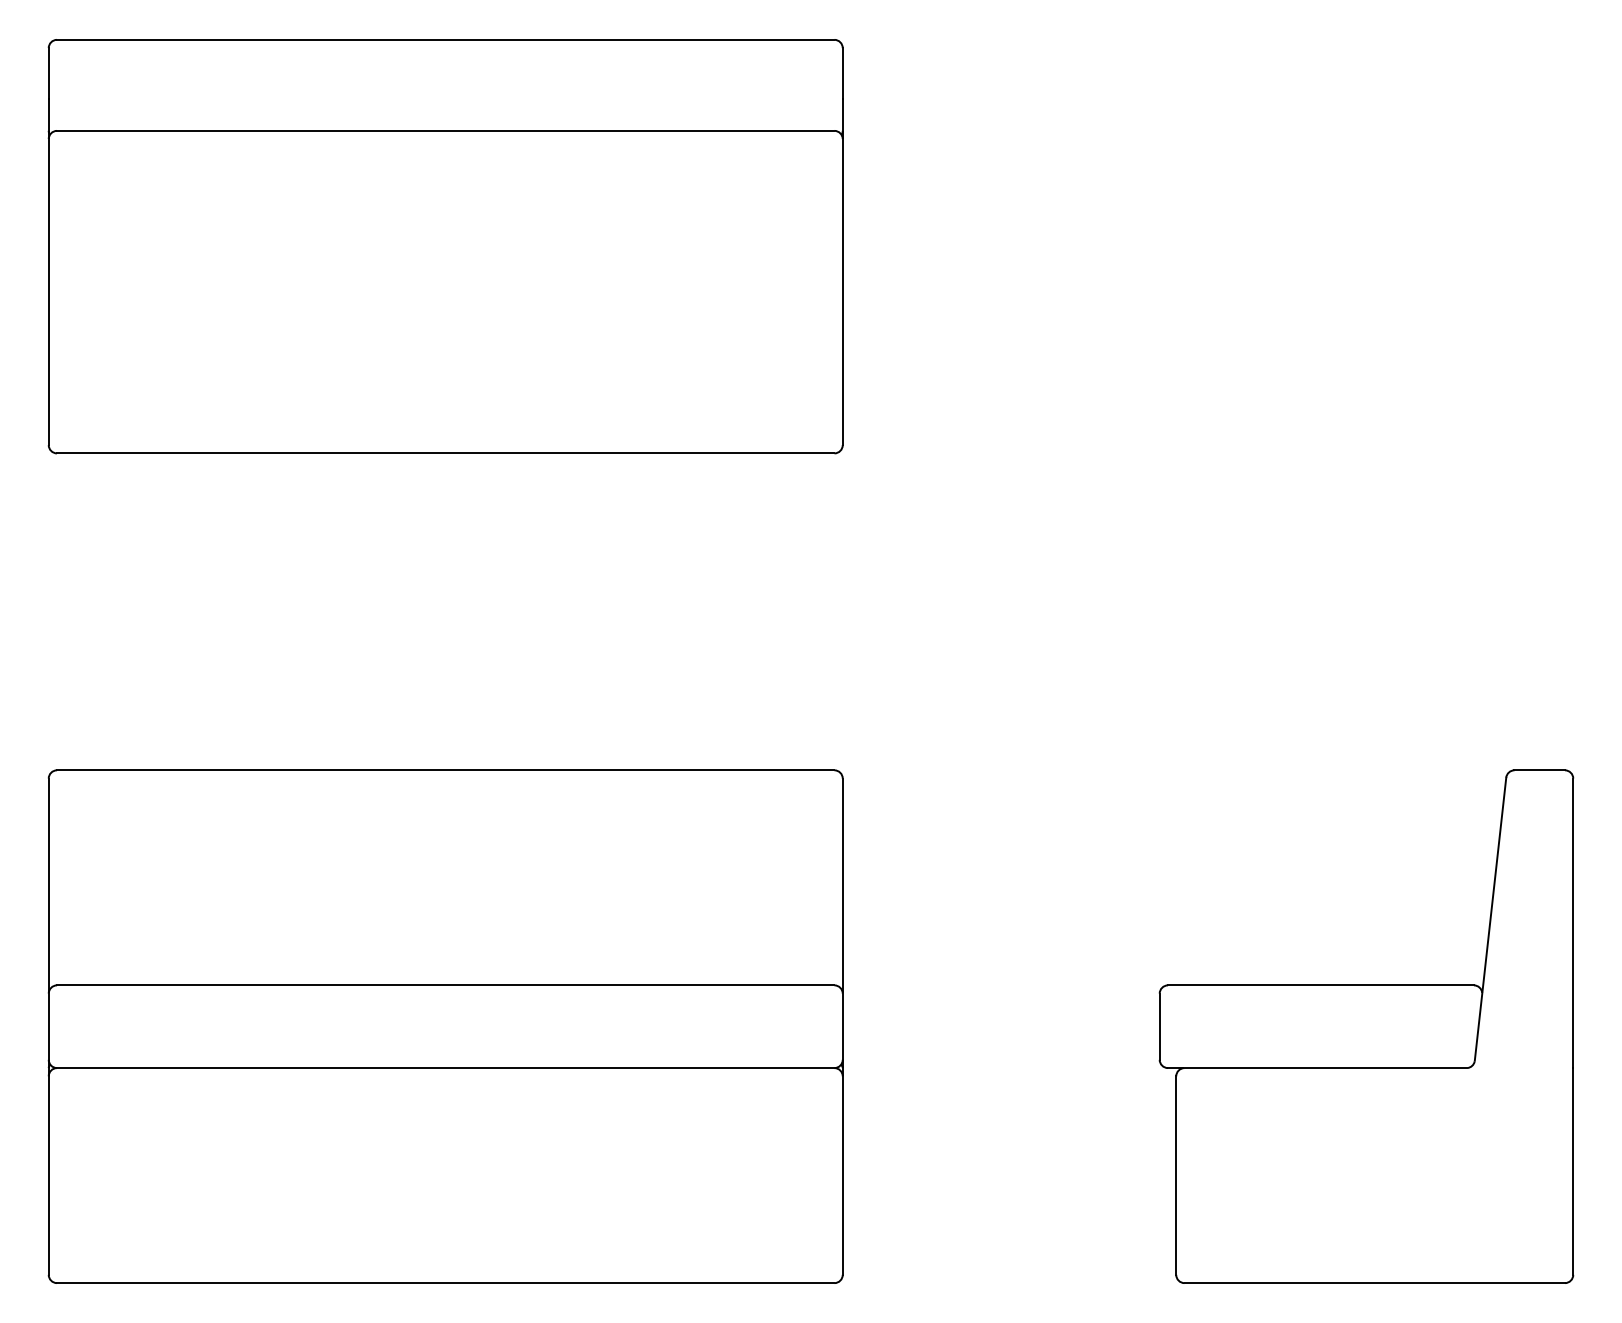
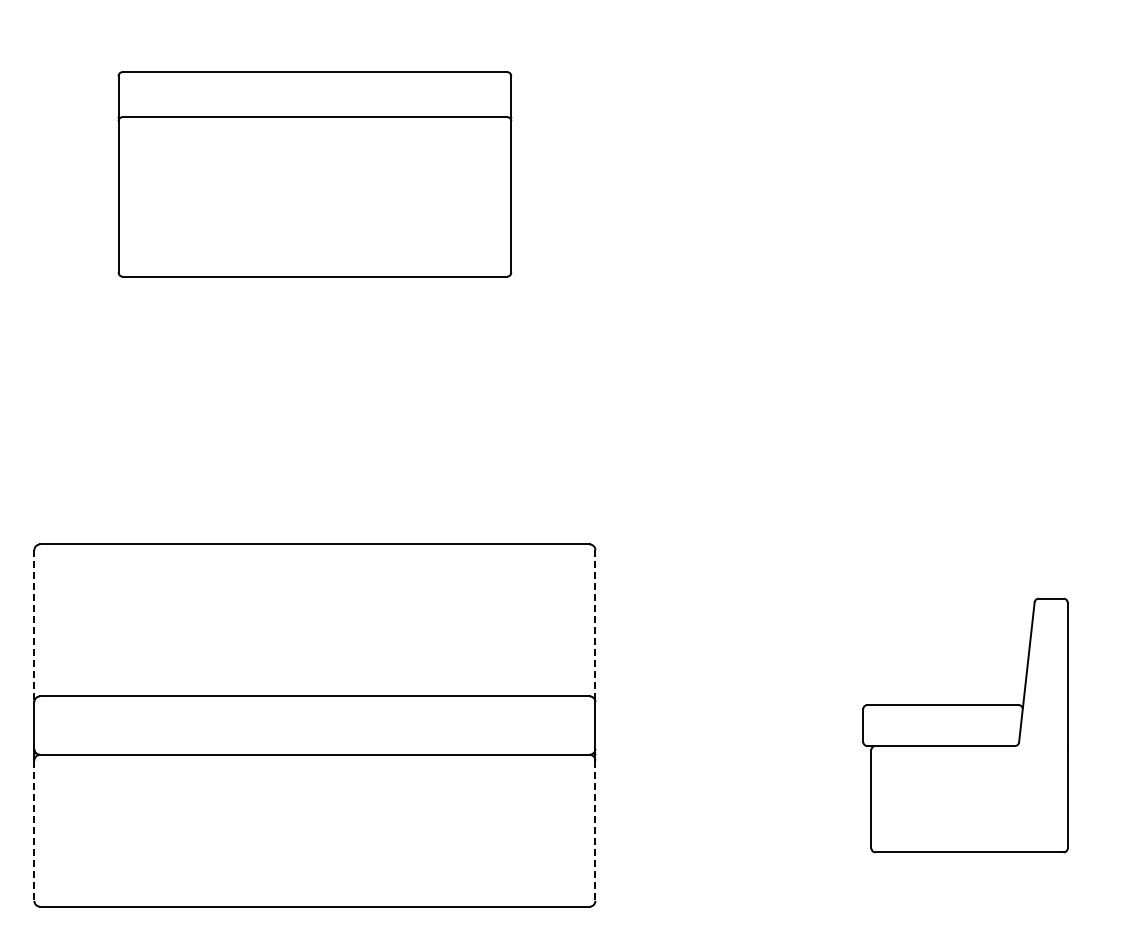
part: (445, 246) -> (314, 174), size x0.7
line: (48, 886) -> (34, 626), solid -> dashed
line: (842, 886) -> (595, 626), solid -> dashed
part: (1366, 1026) -> (965, 725), size x0.7
line: (48, 1176) -> (34, 831), solid -> dashed
line: (842, 1176) -> (595, 831), solid -> dashed

